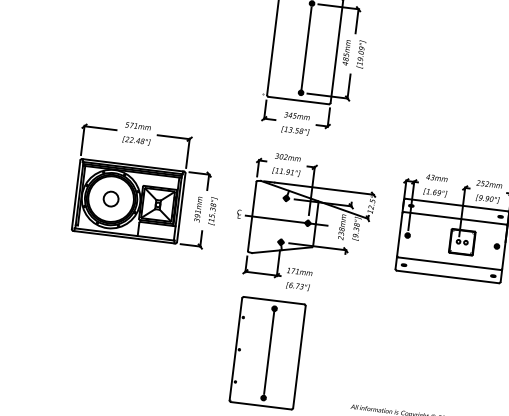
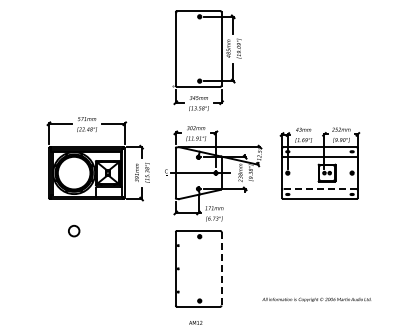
line: (306, 47) -> (199, 48), removed
circle: (111, 199) -> (74, 231), moved
line: (448, 263) -> (319, 189), solid -> dashed
line: (268, 352) -> (199, 268), removed
line: (299, 356) -> (221, 268), solid -> dashed

